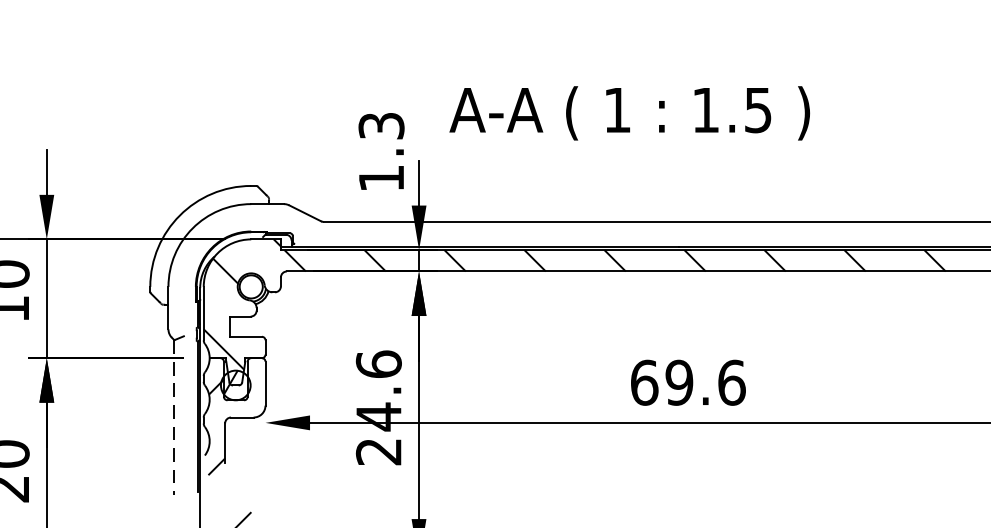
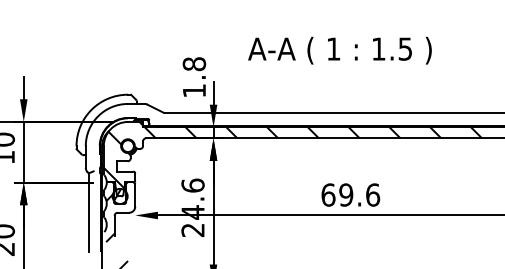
text: (628, 112) -> (339, 50), moved
text: (381, 126) -> (194, 64), 1.3 -> 1.8
line: (173, 418) -> (88, 213), dashed -> solid

